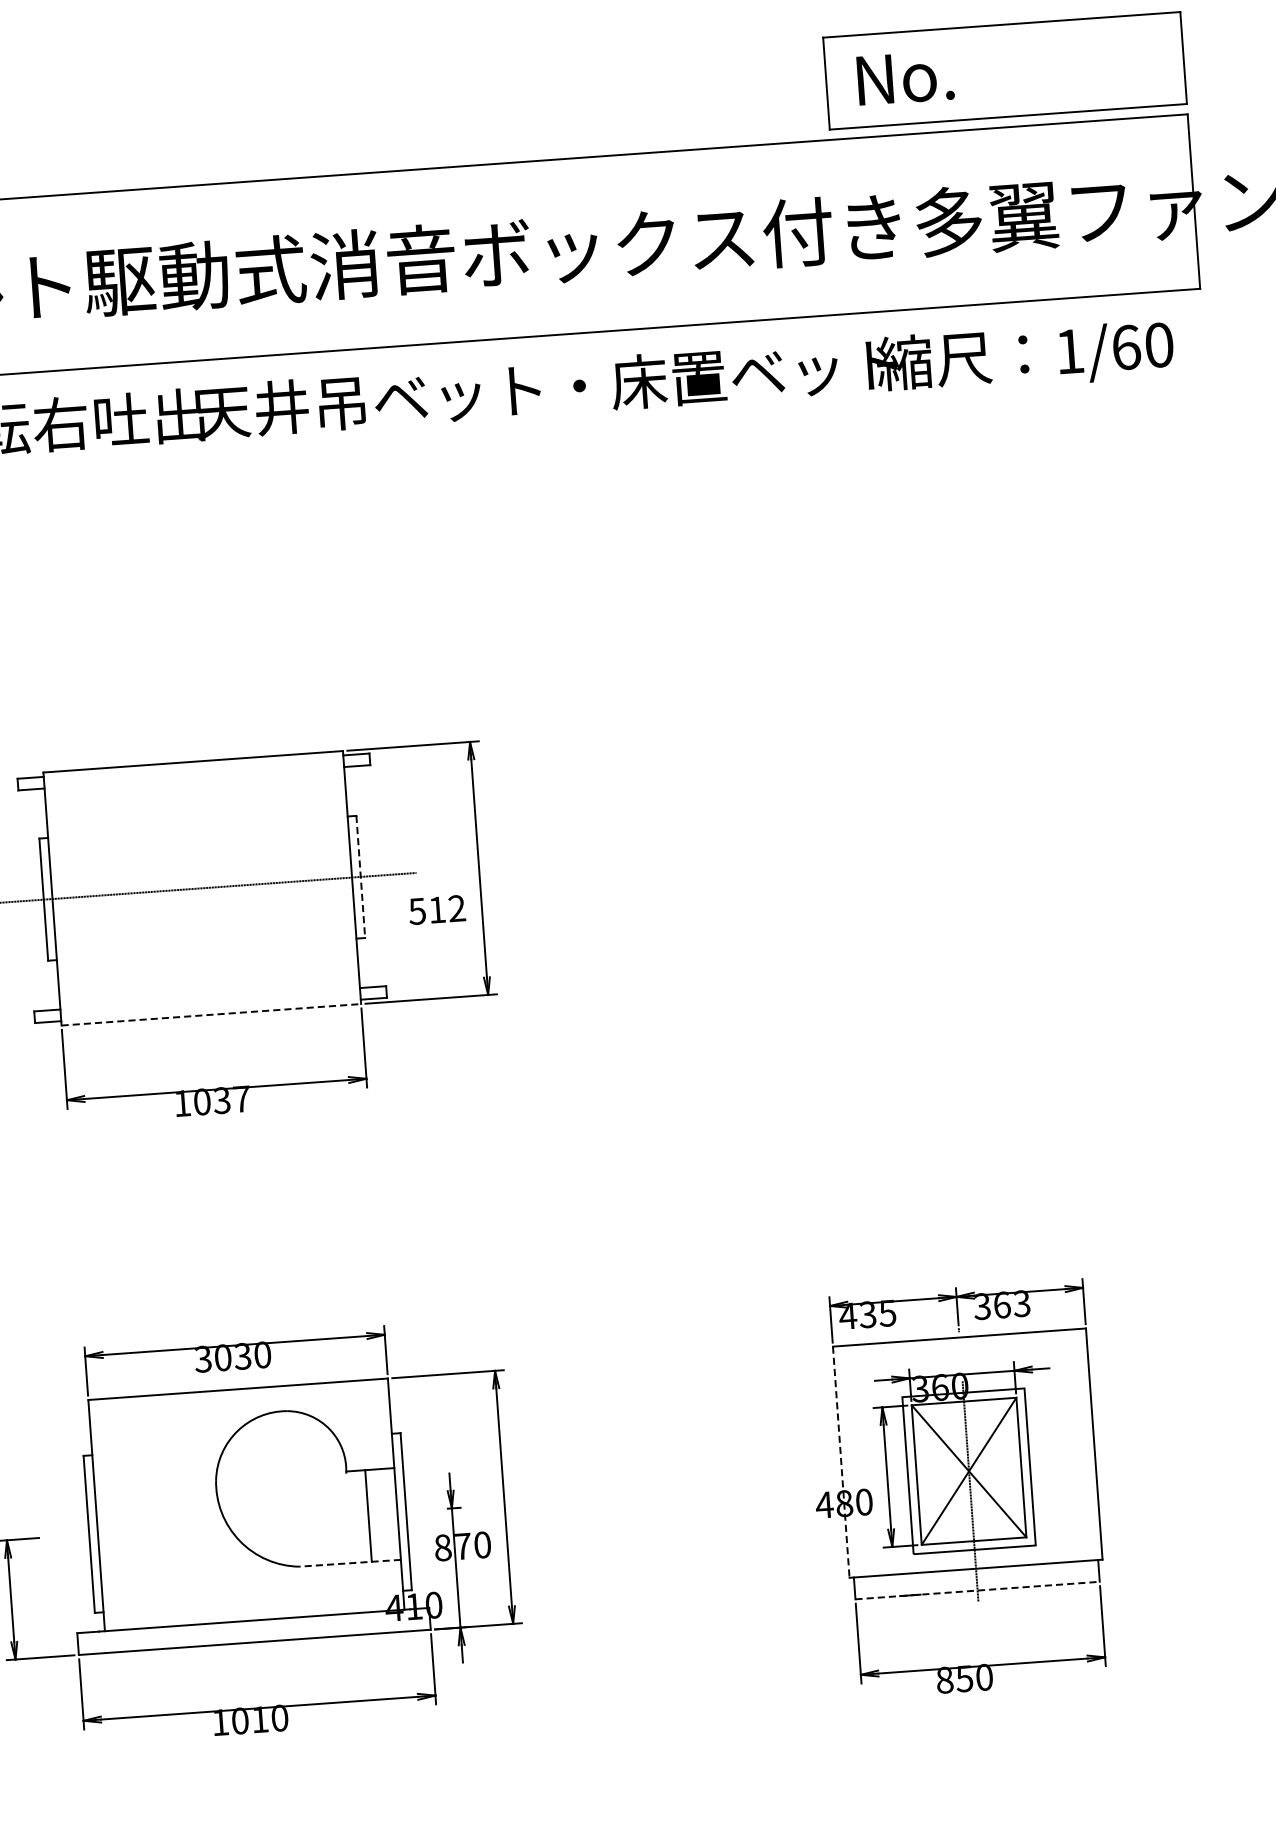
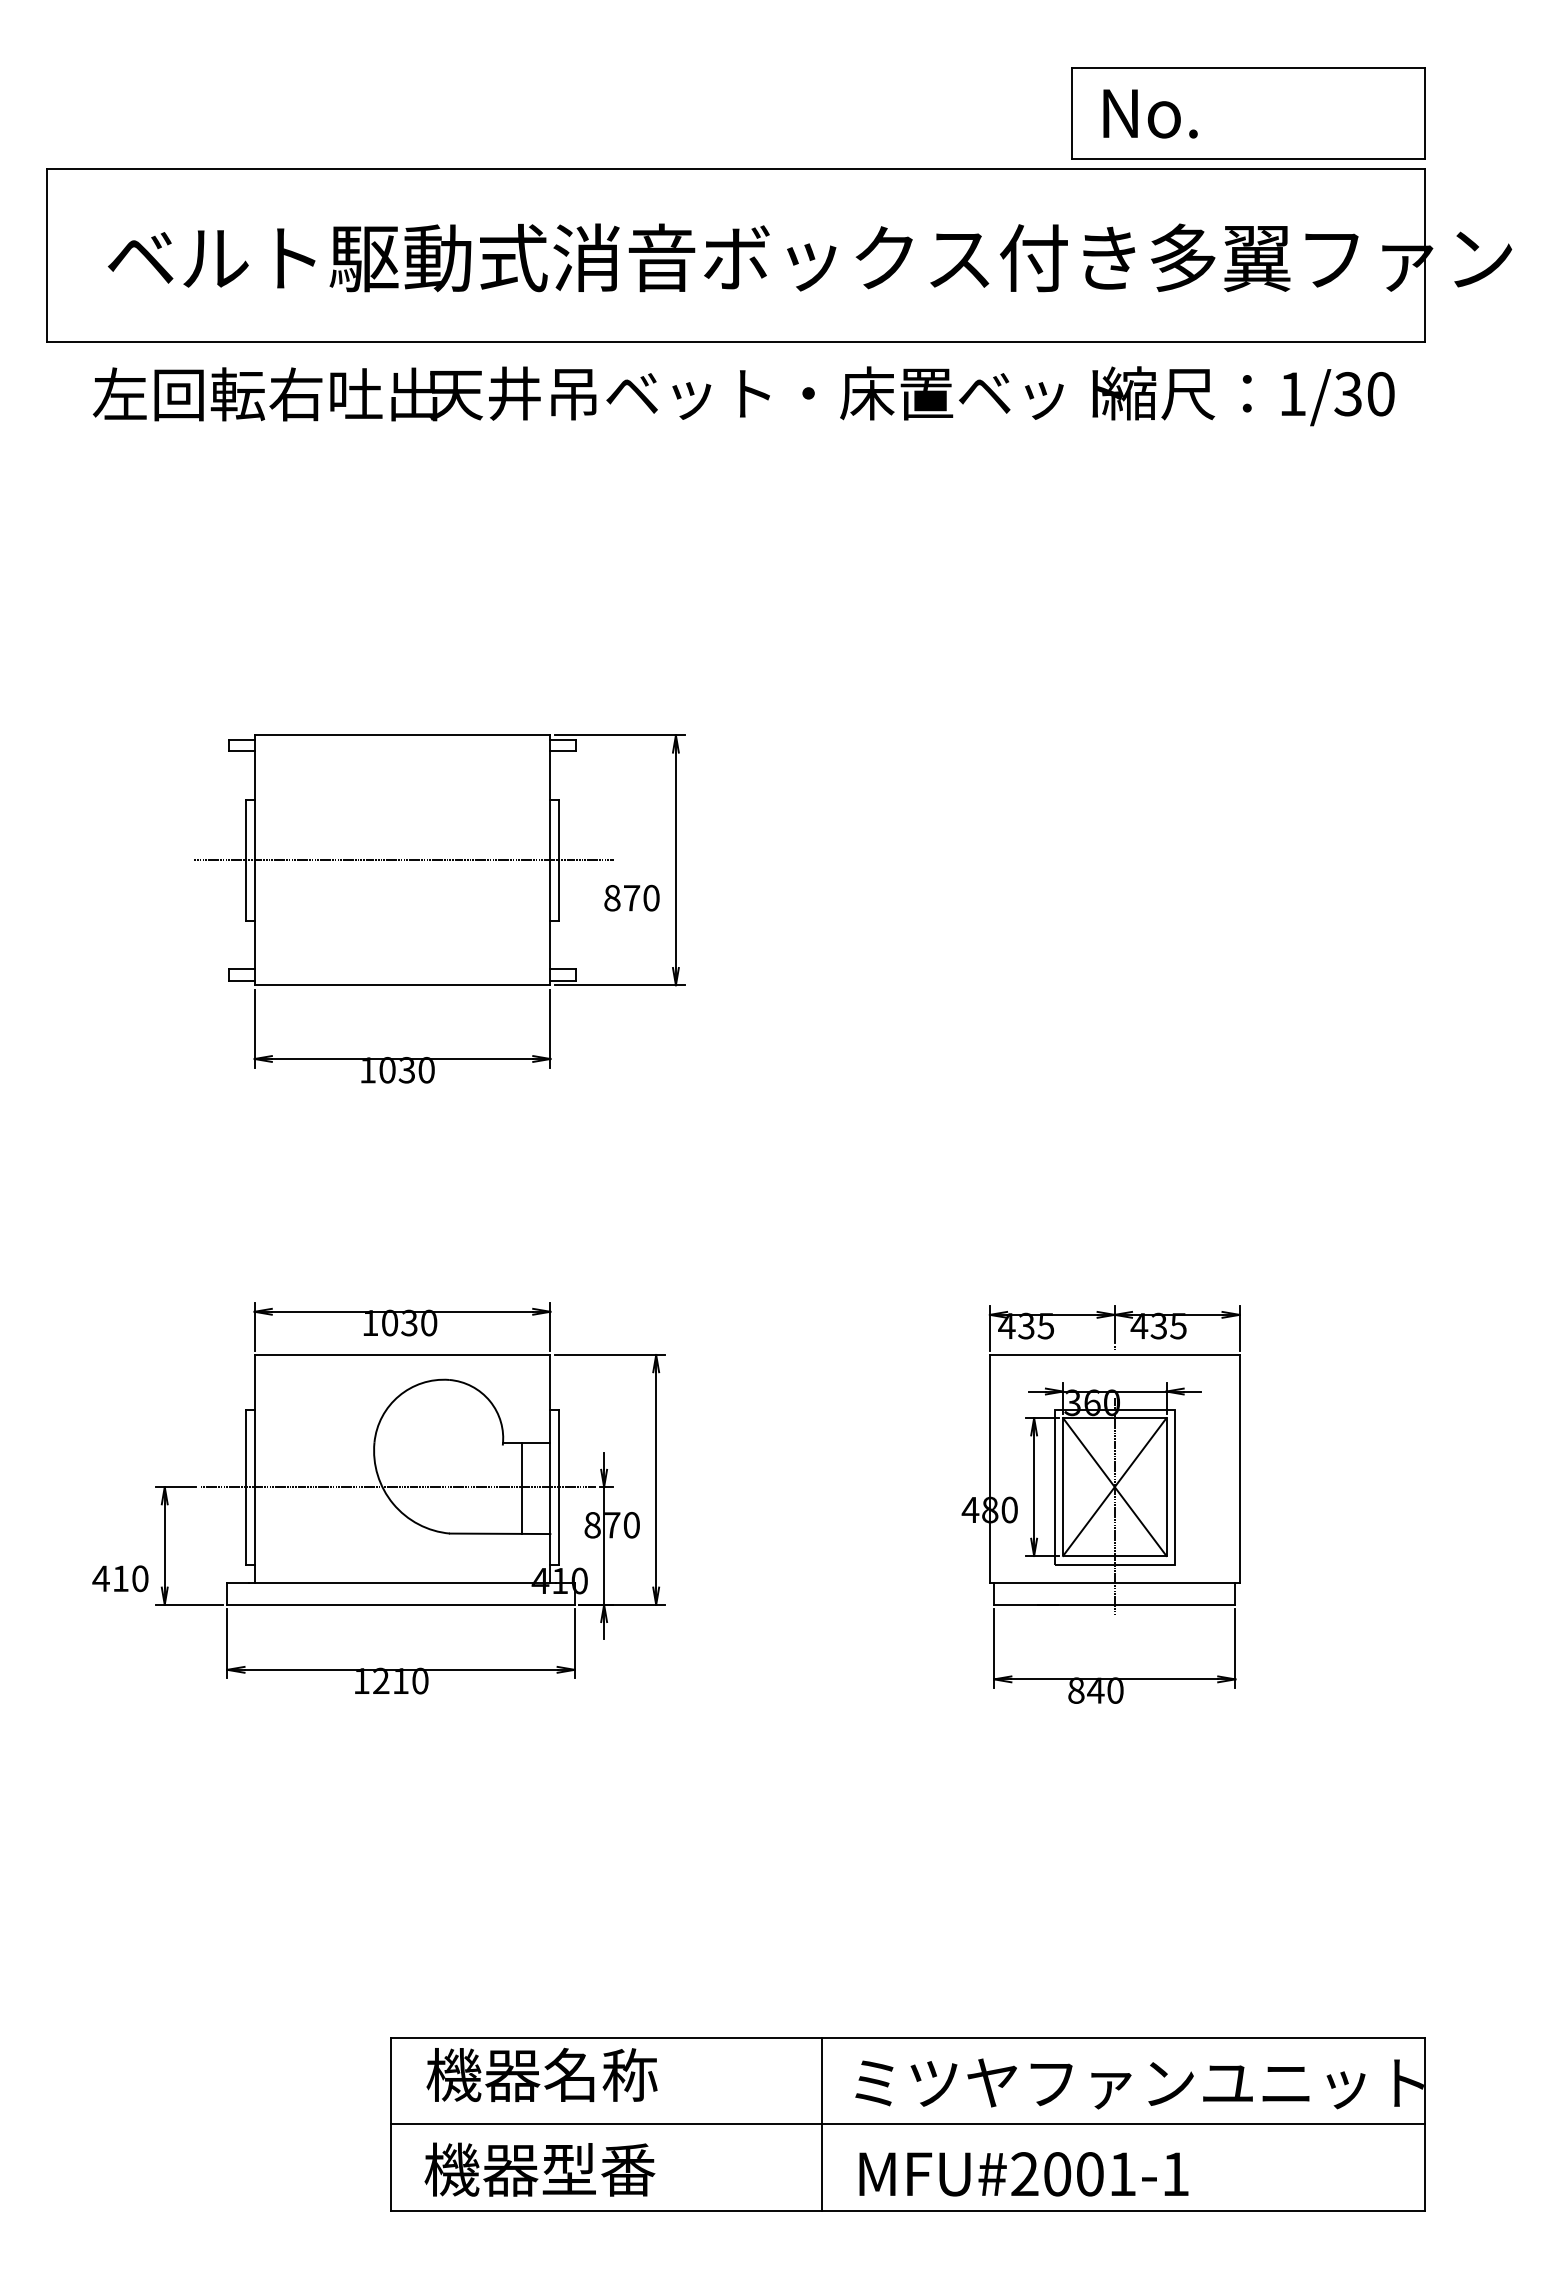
text: (1126, 347) -> (1348, 394), 1/60 -> 1/30
line: (361, 877) -> (559, 860), dashed -> solid
text: (436, 910) -> (631, 898), 512 -> 870
line: (211, 1015) -> (402, 985), dashed -> solid
text: (241, 1099) -> (426, 1070), 1037 -> 1030
text: (1001, 1304) -> (1158, 1325), 363 -> 435
text: (203, 1358) -> (370, 1322), 3030 -> 1030
line: (840, 1462) -> (989, 1469), dashed -> solid
line: (242, 1523) -> (397, 1487), added
line: (349, 1563) -> (499, 1533), dashed -> solid
line: (977, 1590) -> (1114, 1604), dashed -> solid
text: (964, 1678) -> (1095, 1690), 850 -> 840
text: (240, 1720) -> (381, 1680), 1010 -> 1210

